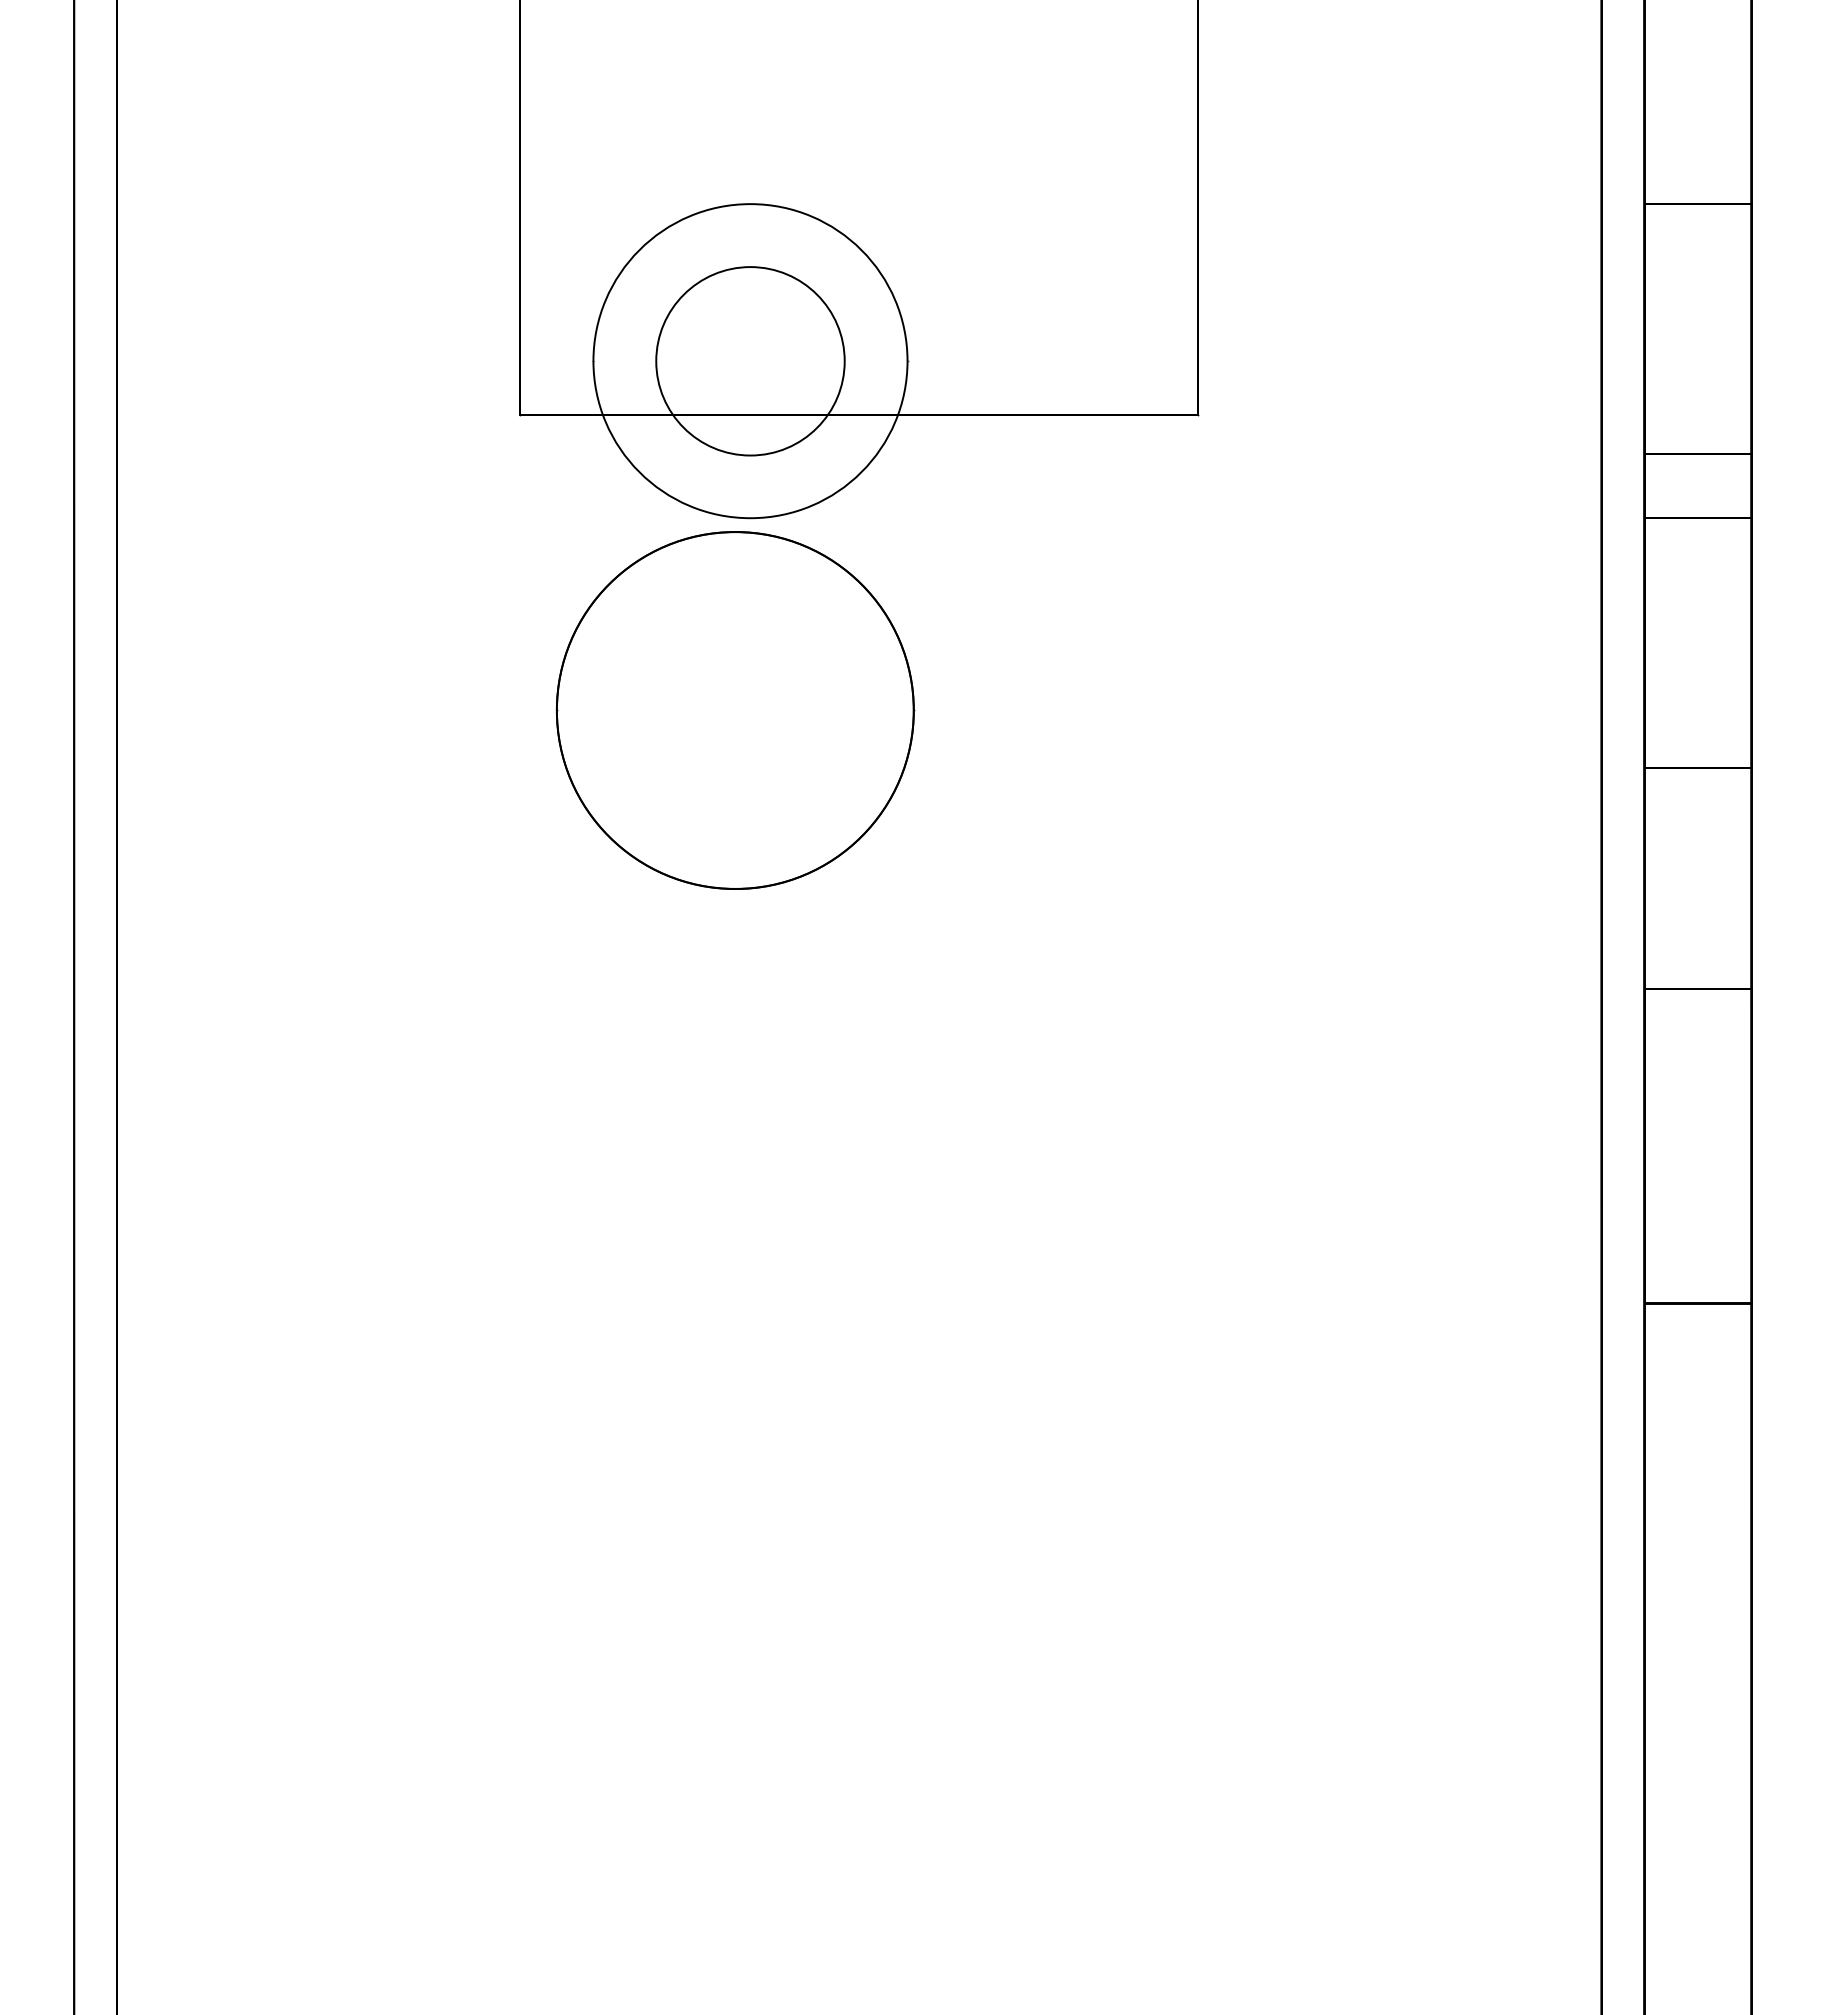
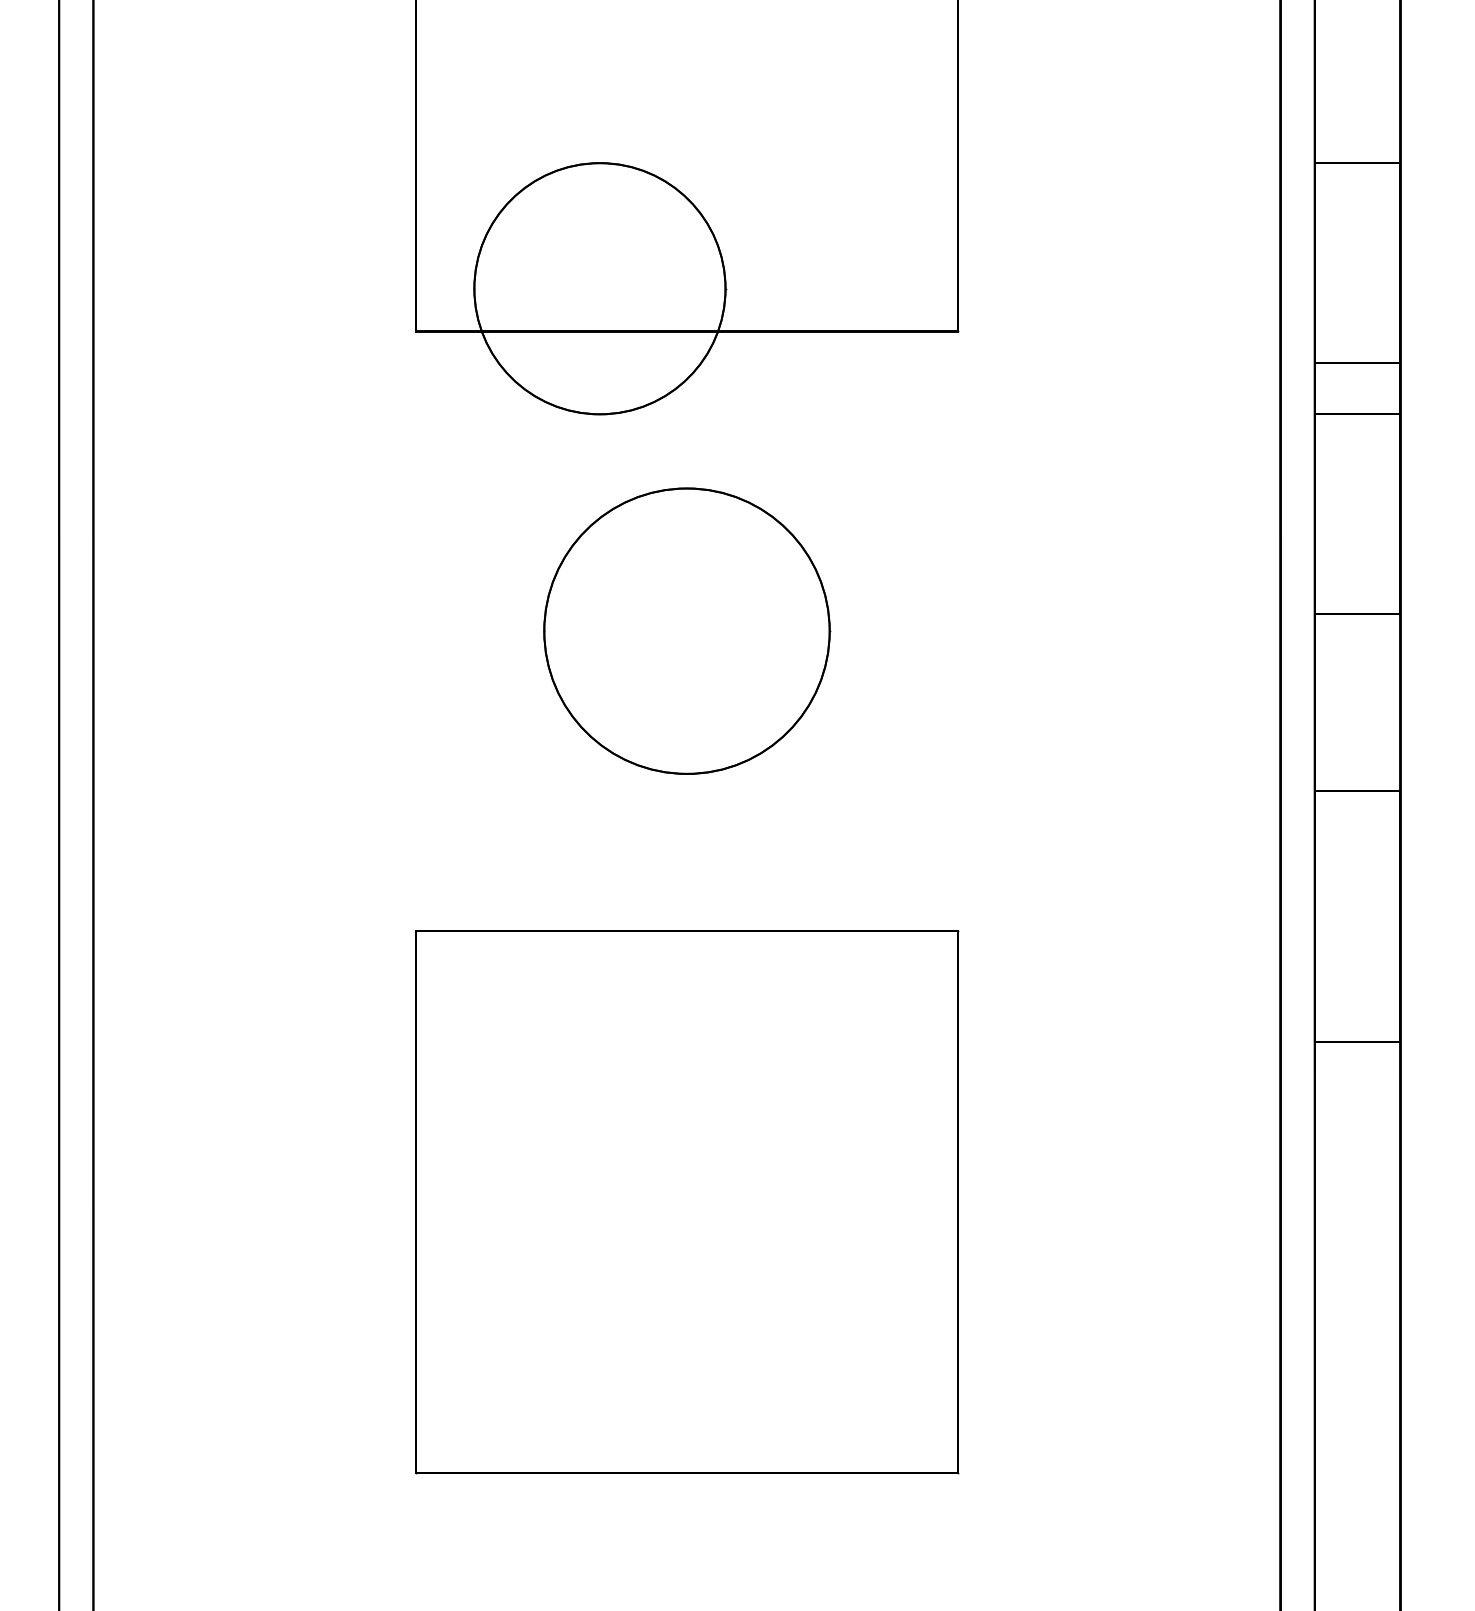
circle: (750, 361) -> (599, 288), size x1.67
part: (735, 710) -> (687, 631), moved
part: (859, 1503) -> (687, 1202), added

